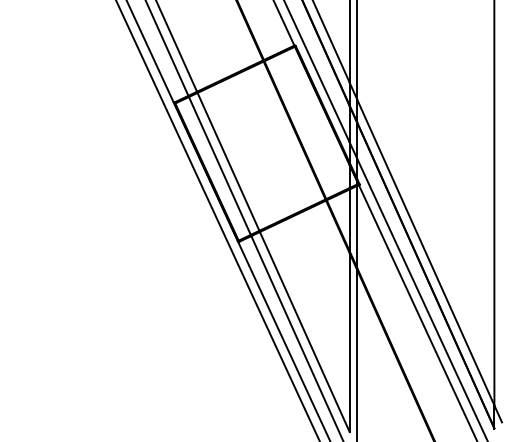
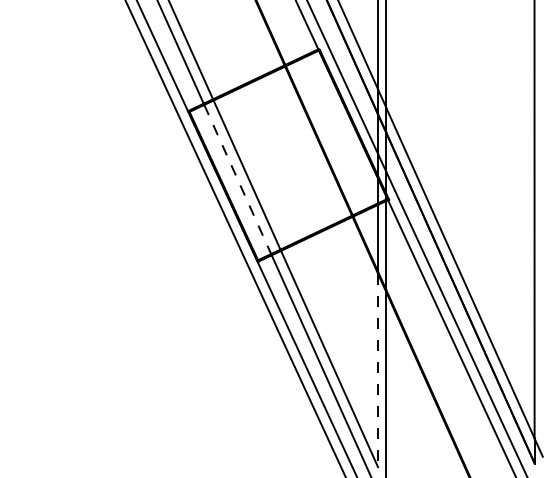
line: (219, 165) -> (237, 179), solid -> dashed
line: (350, 342) -> (378, 370), solid -> dashed

